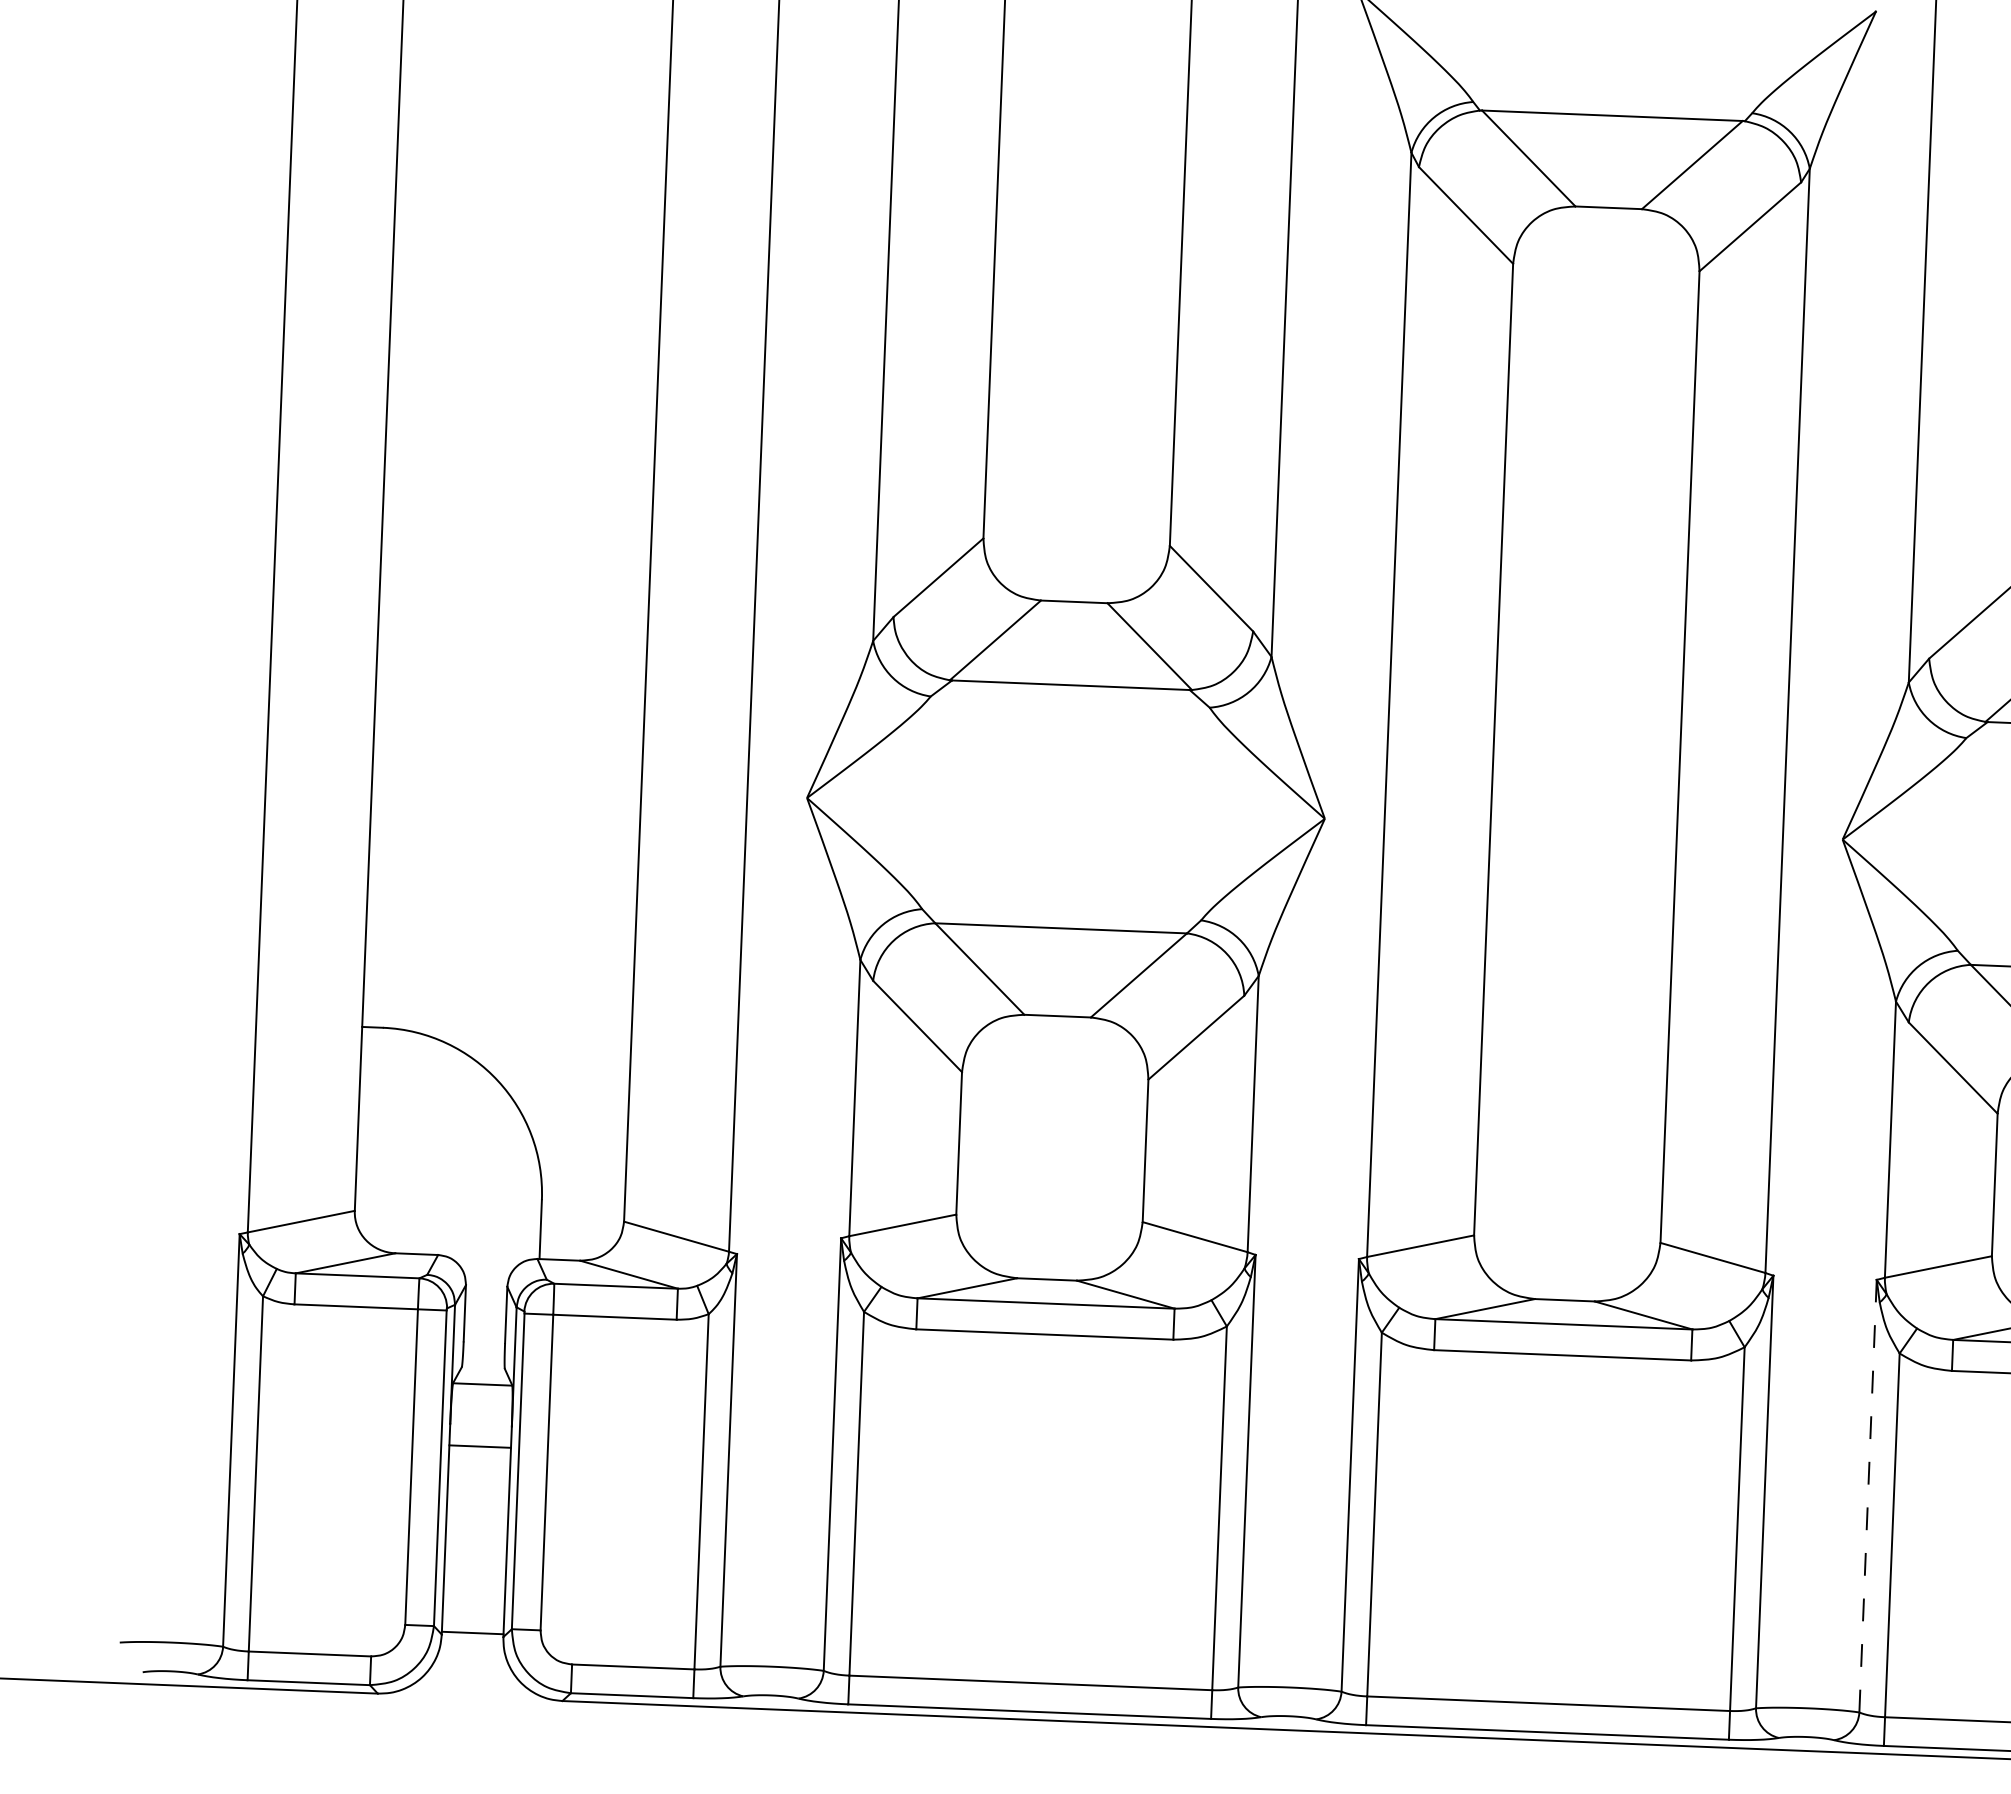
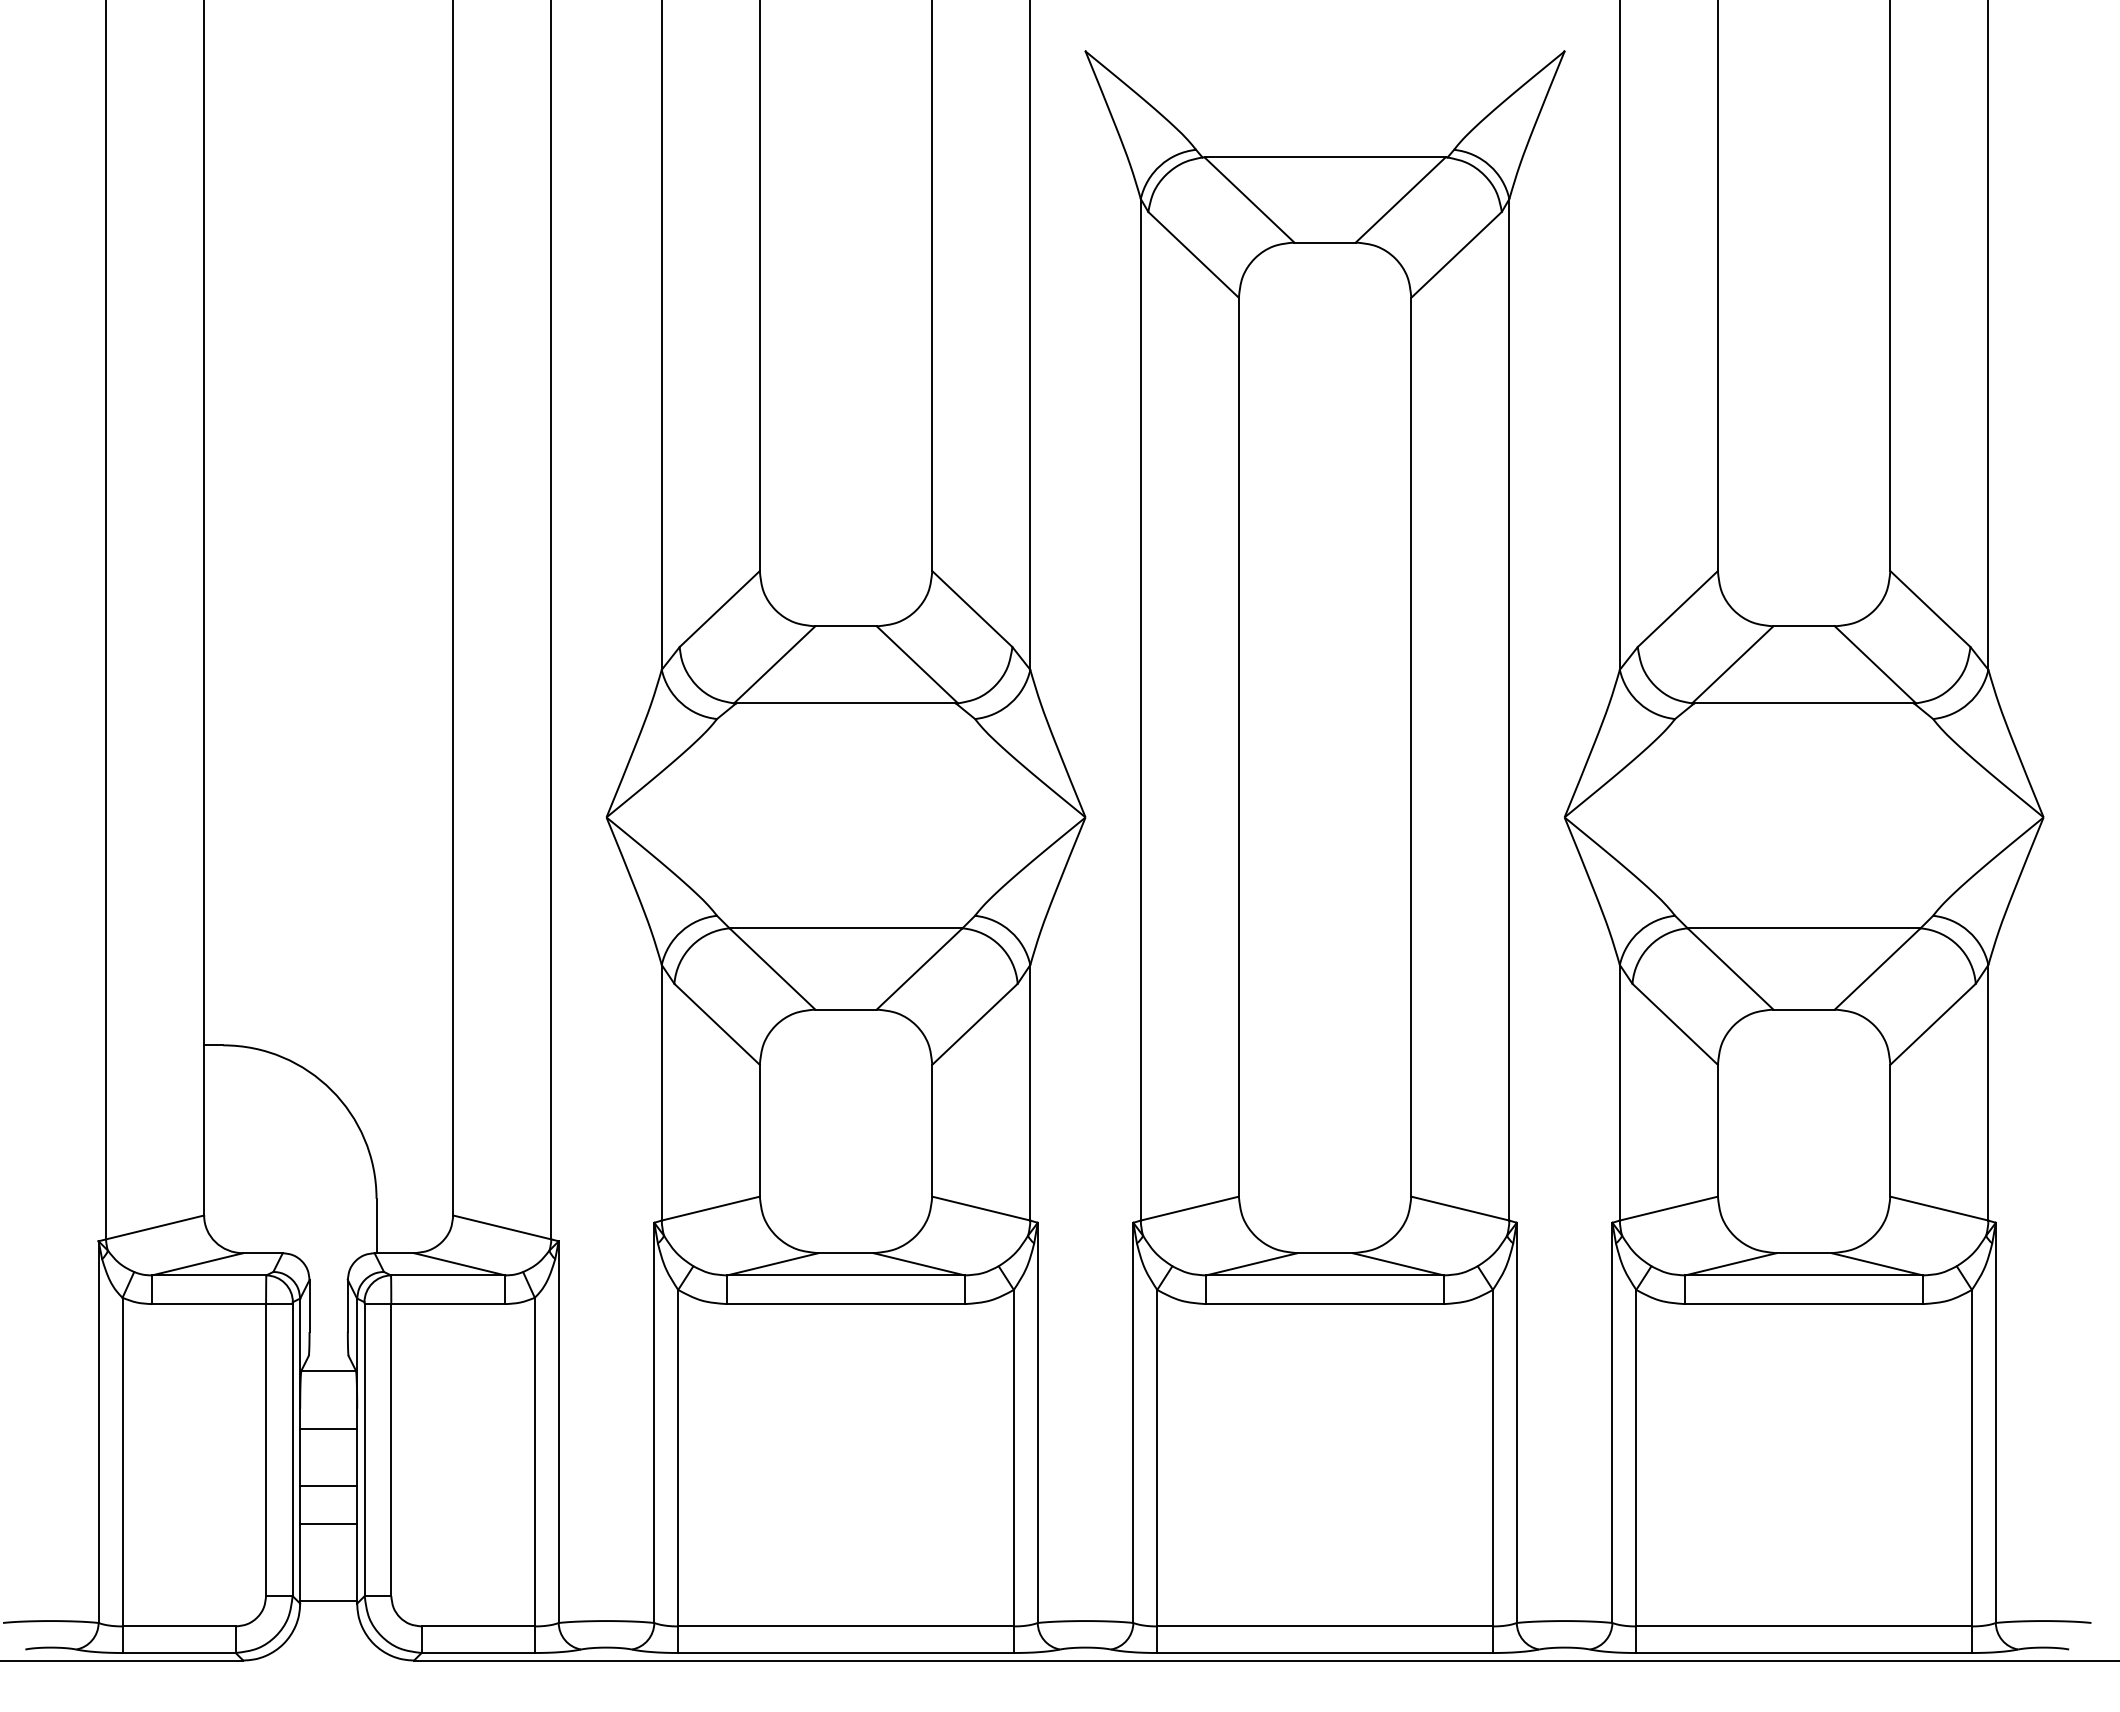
line: (1868, 1495) -> (1612, 1422), dashed -> solid
line: (477, 1509) -> (328, 1486), added
line: (475, 1550) -> (328, 1524), added

